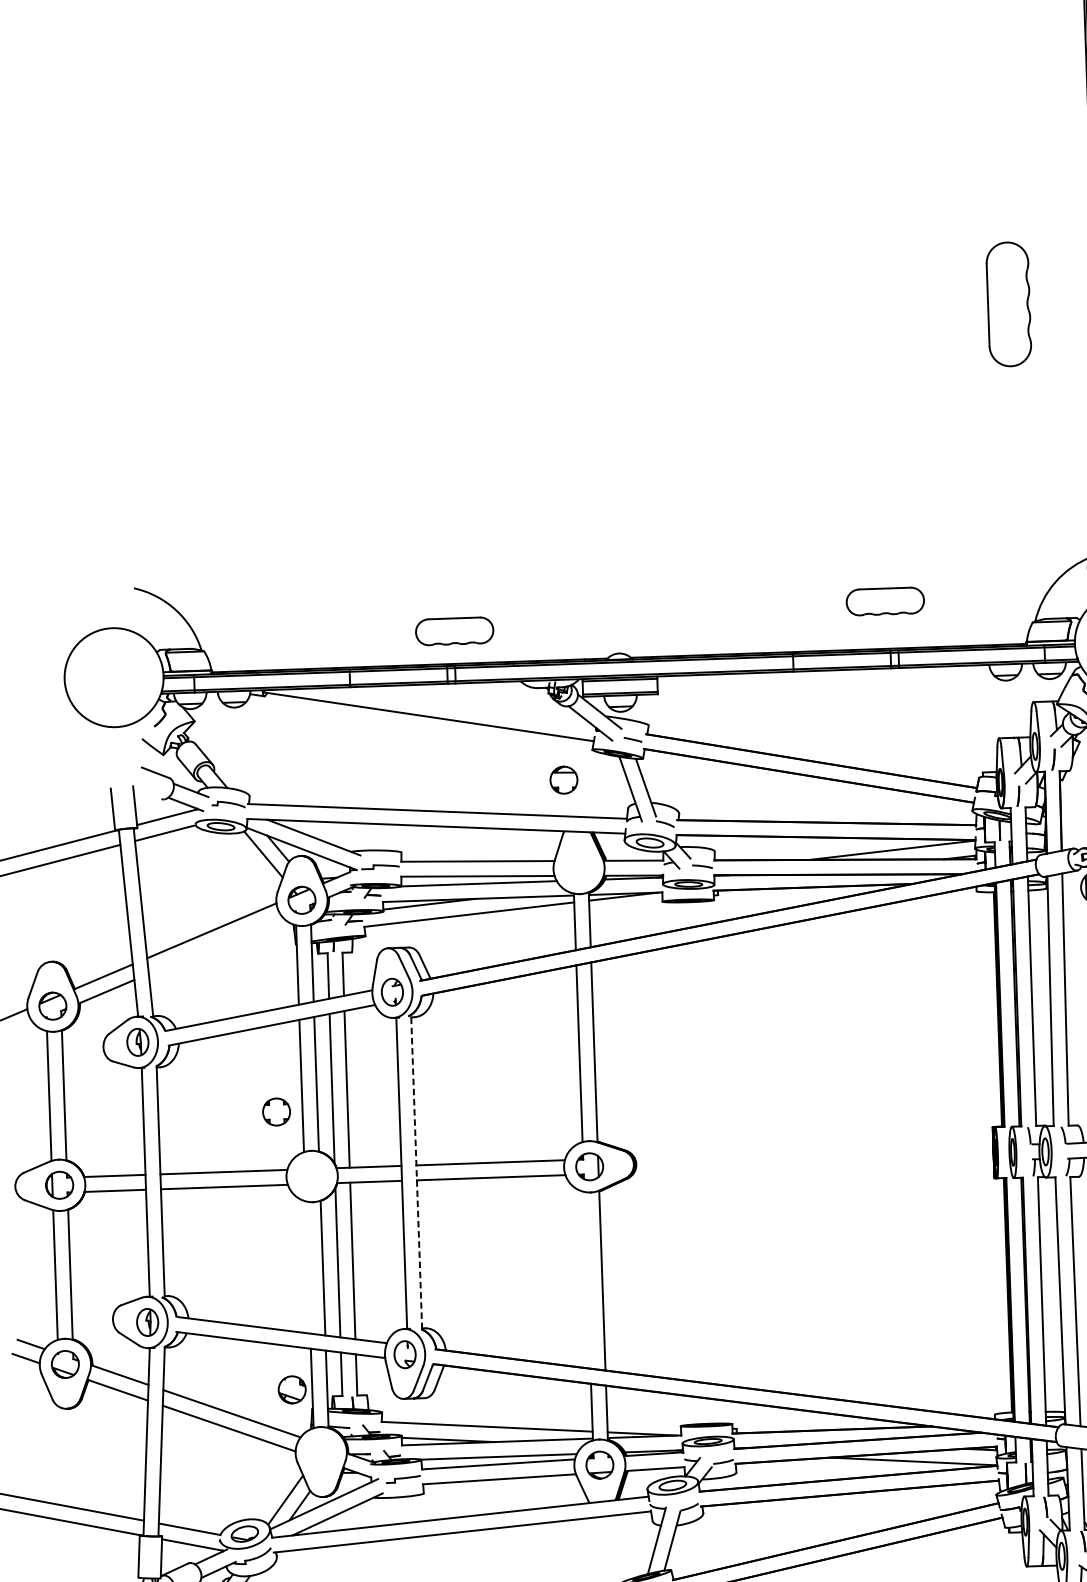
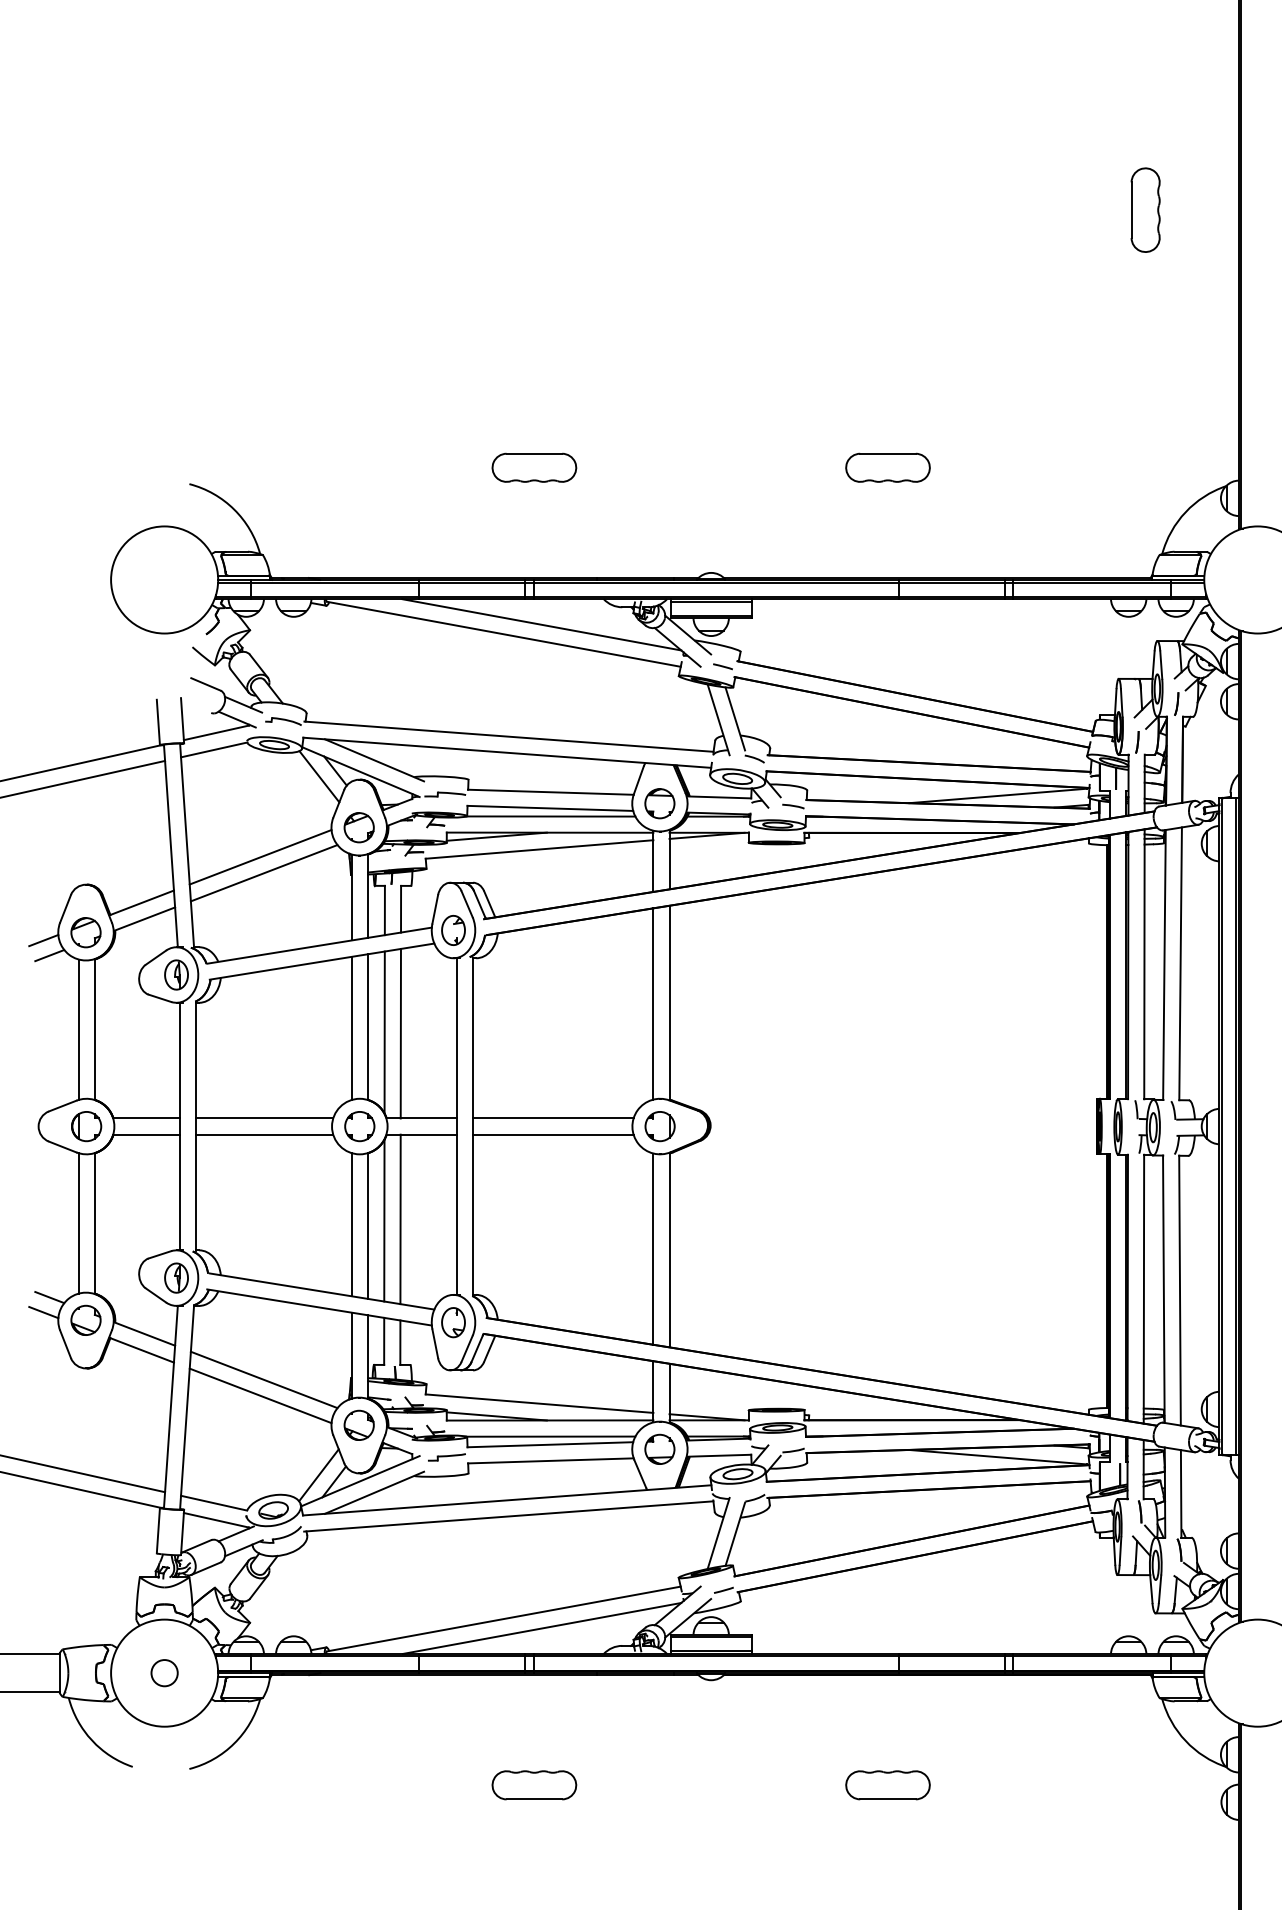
part: (1008, 303) -> (1145, 209), size x0.62
part: (884, 601) -> (887, 467), moved
part: (454, 631) -> (534, 467), moved
line: (463, 706) -> (541, 624), added
part: (563, 779) -> (659, 803), moved
line: (214, 945) -> (263, 873), added
line: (19, 1028) -> (49, 955), added
part: (276, 1112) -> (359, 1126), moved
line: (416, 1172) -> (472, 1126), dashed -> solid
line: (307, 1267) -> (351, 1224), added
line: (587, 1279) -> (653, 1248), added
part: (291, 1389) -> (358, 1424), moved

